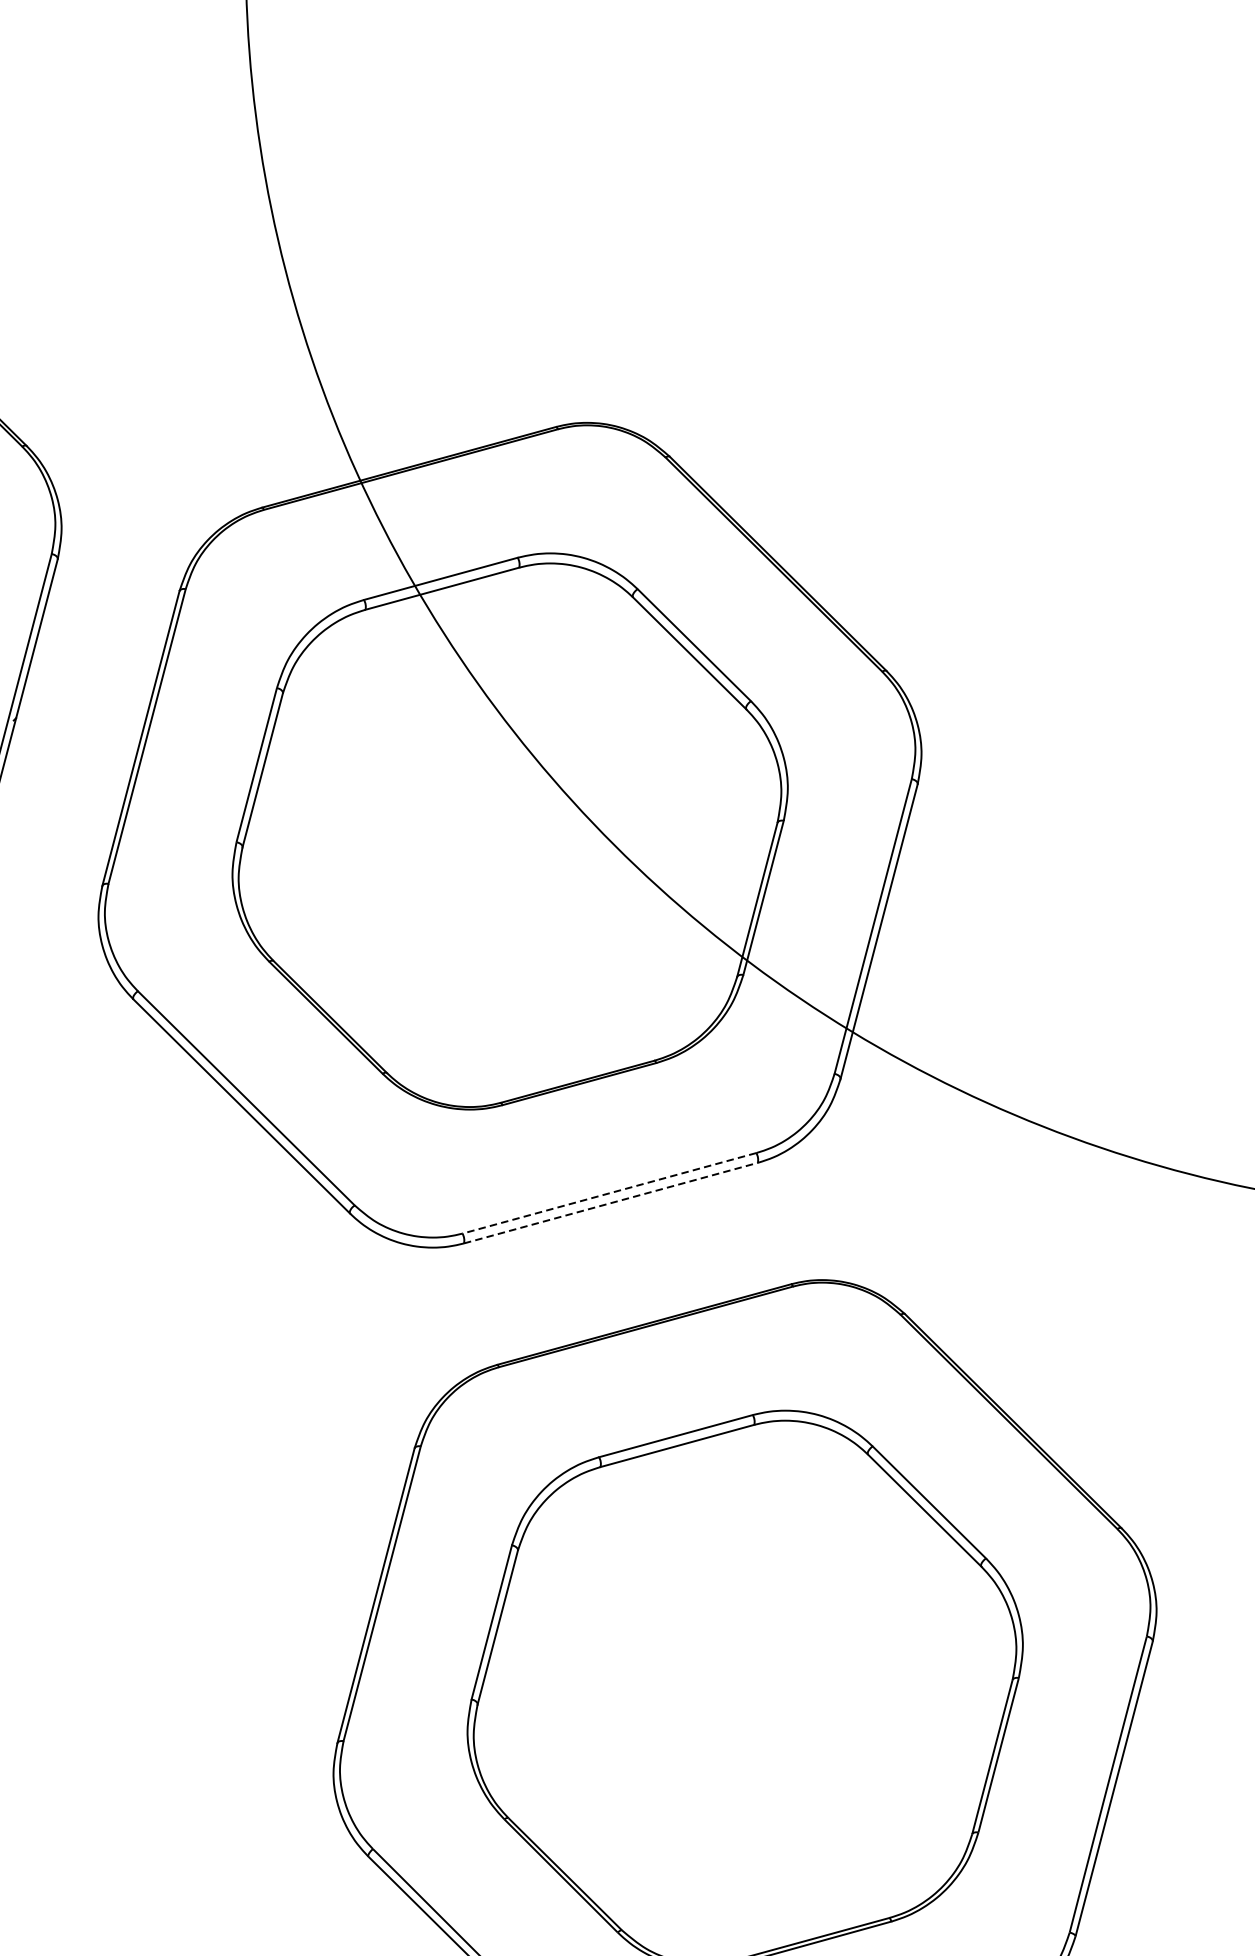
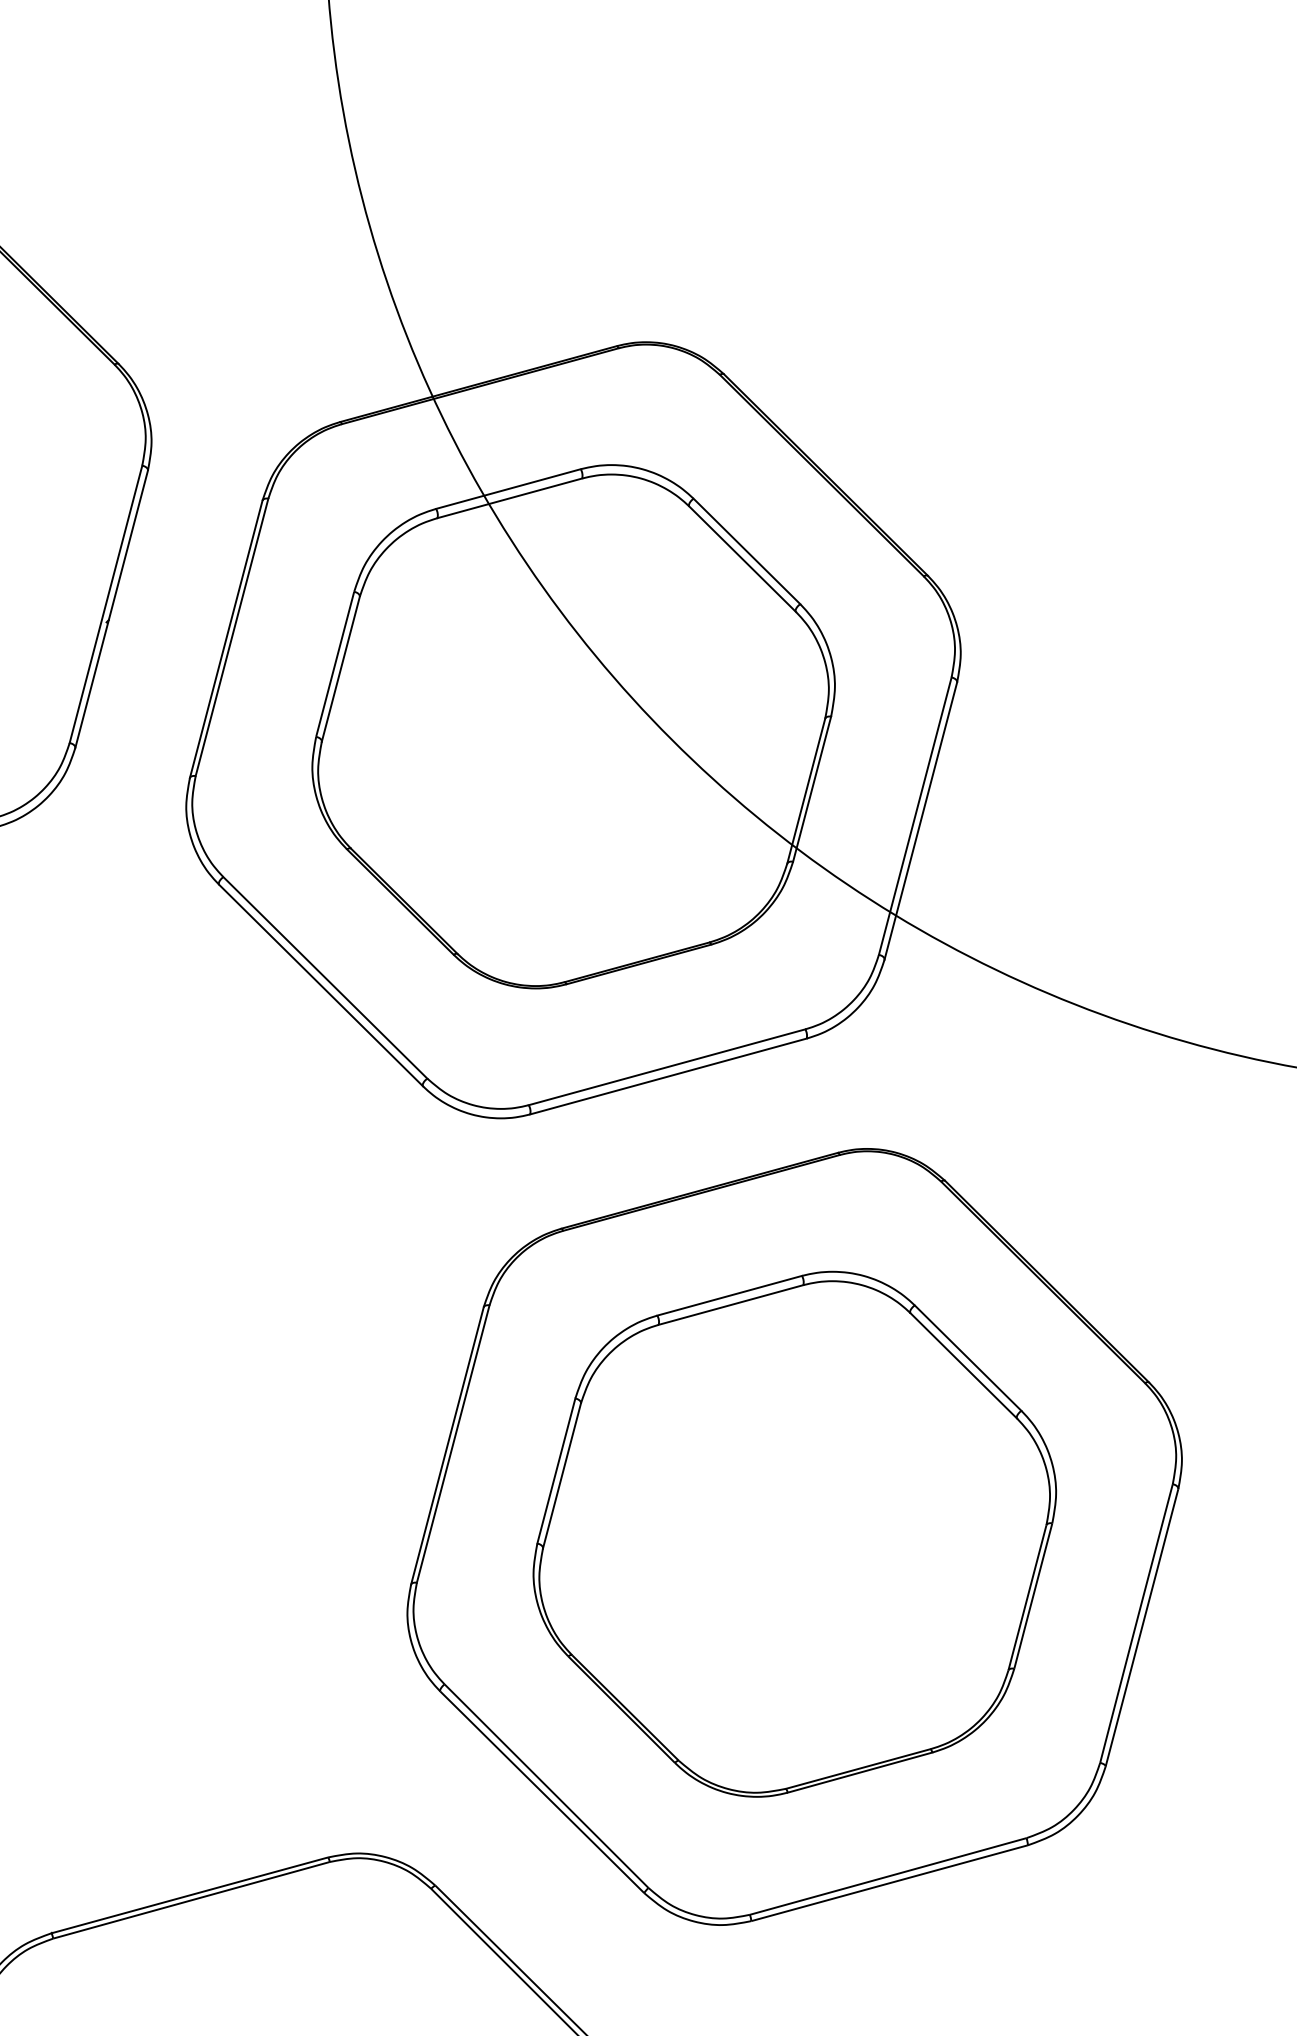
line: (608, 1193) -> (666, 1067), dashed -> solid
line: (610, 1203) -> (668, 1076), dashed -> solid

